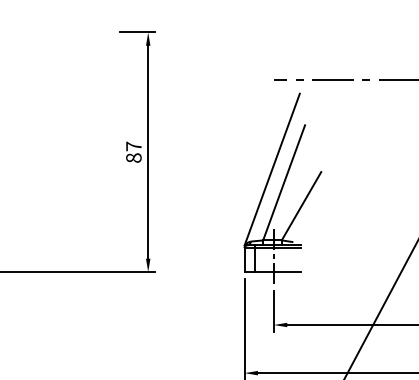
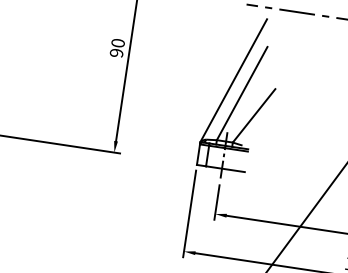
text: (133, 151) -> (117, 47), 87 -> 90

